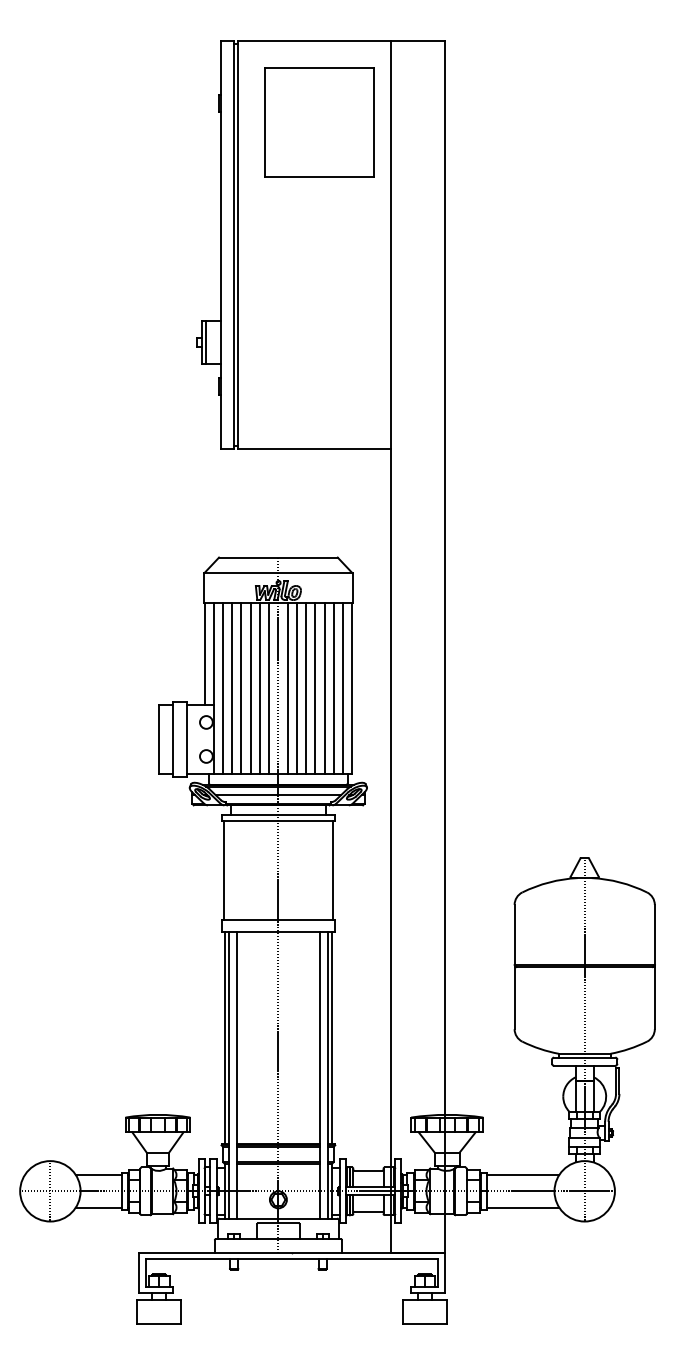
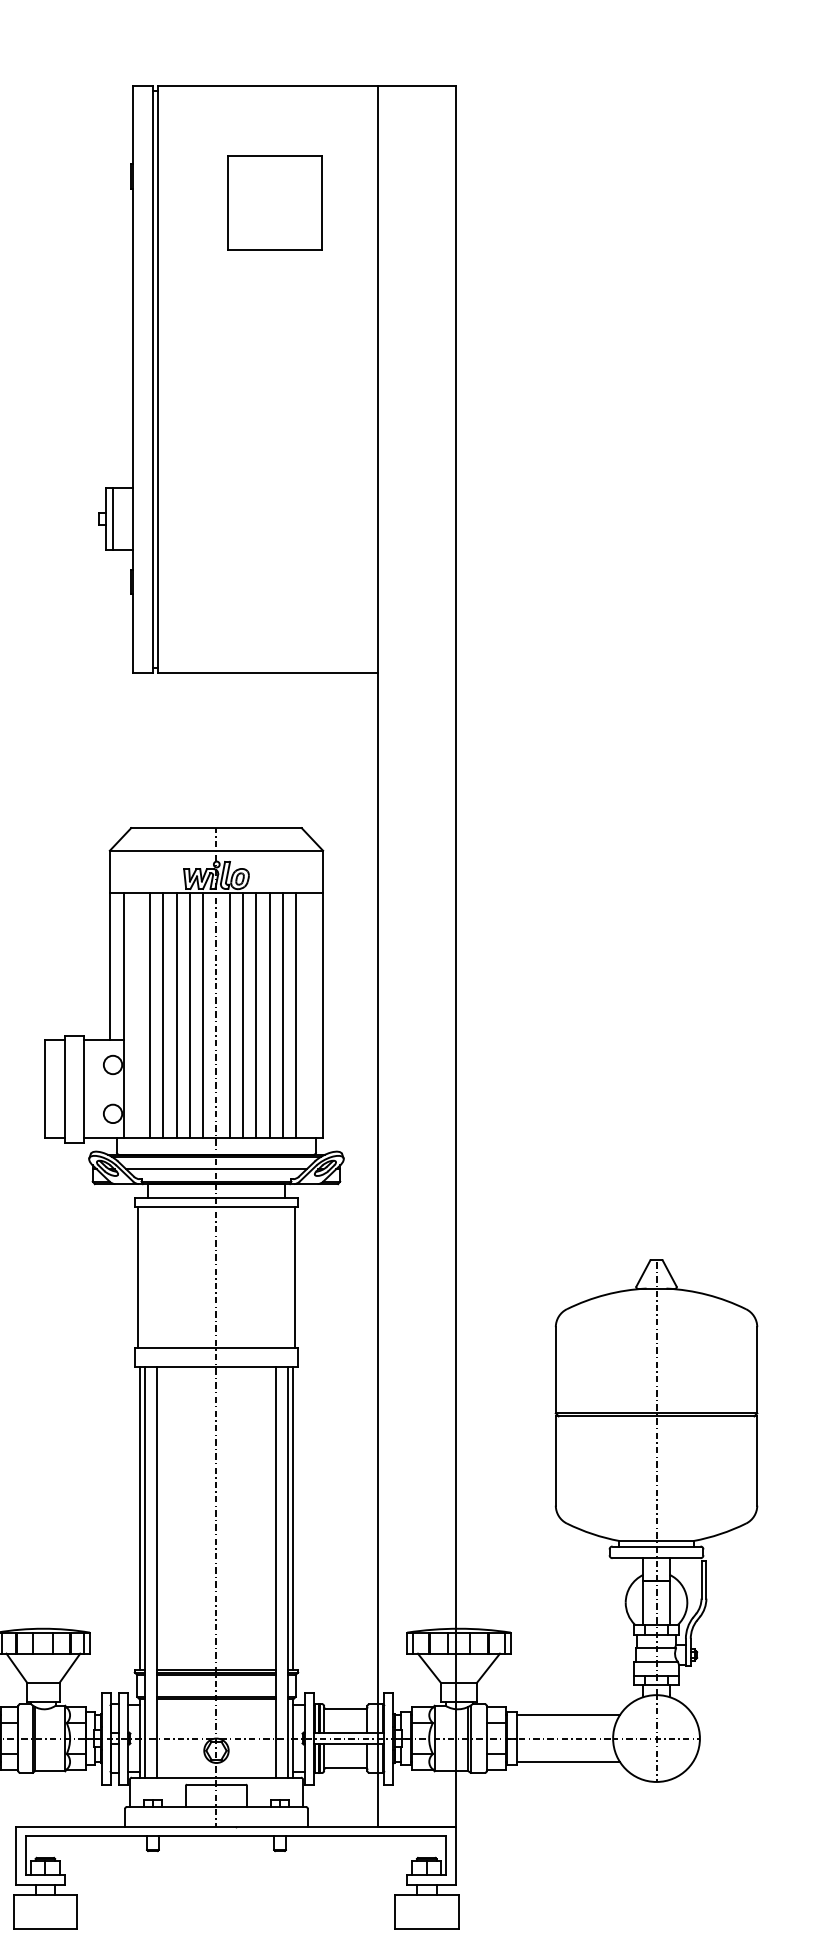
part: (319, 122) -> (275, 203), size x0.6
line: (223, 688) -> (137, 1016), removed
line: (343, 688) -> (309, 1016), removed

